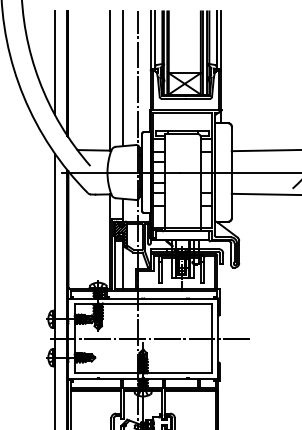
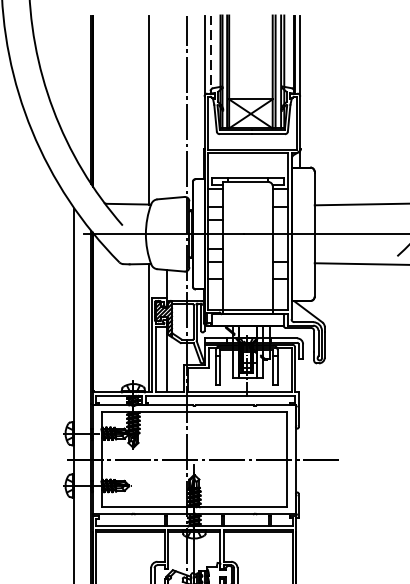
line: (155, 39) -> (211, 53), solid -> dashed
line: (54, 63) -> (73, 86), removed
line: (122, 78) -> (166, 106), removed

